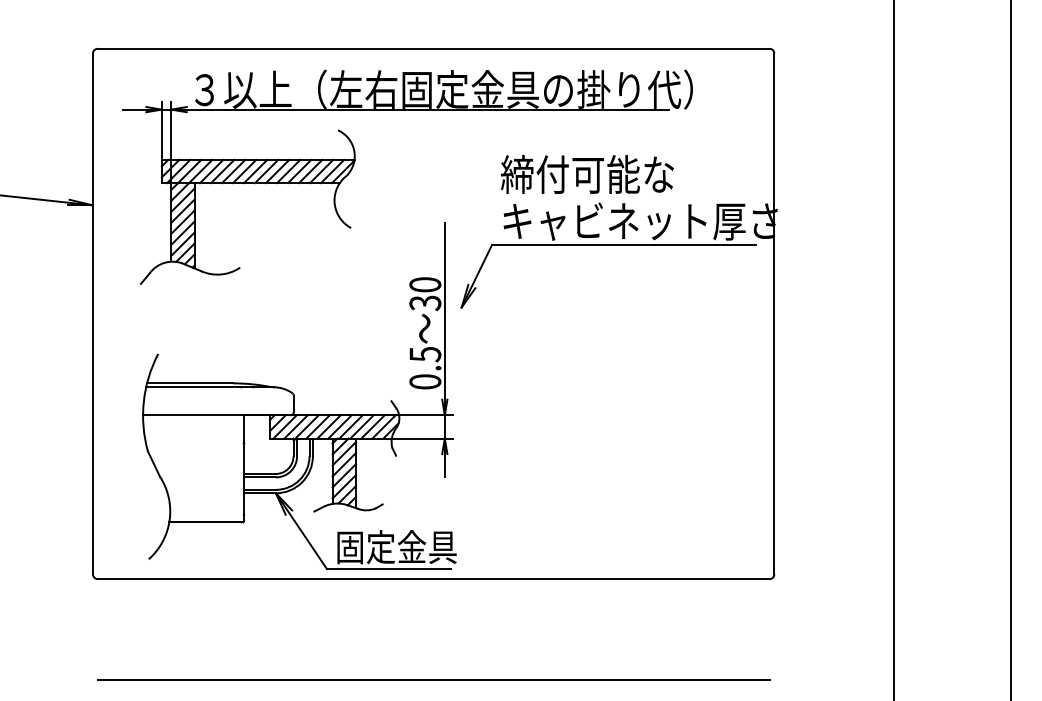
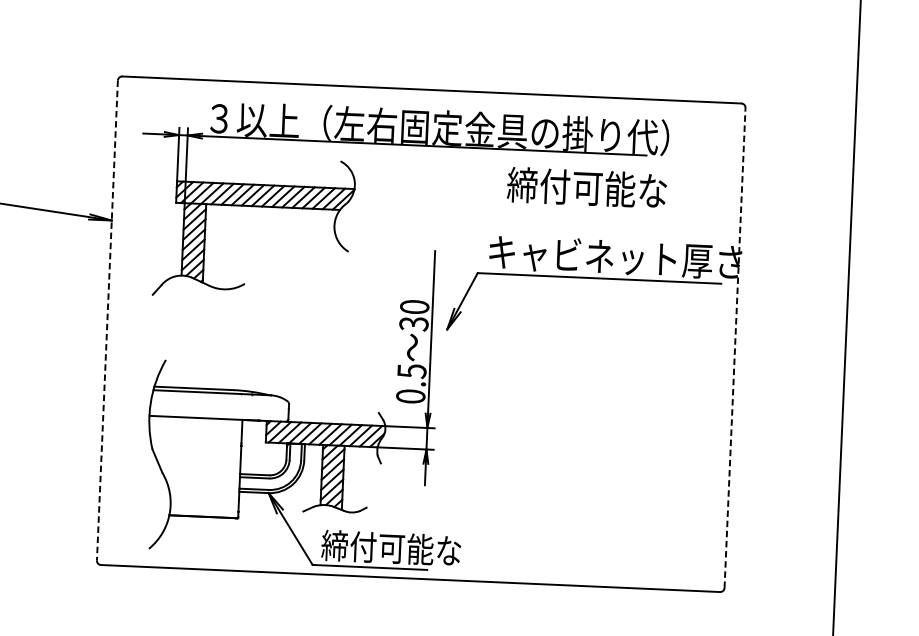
text: (586, 174) -> (586, 187), moved
line: (774, 313) -> (735, 347), solid -> dashed
line: (93, 314) -> (107, 321), solid -> dashed
text: (410, 547) -> (390, 548), 固定金具 -> 締付可能な

